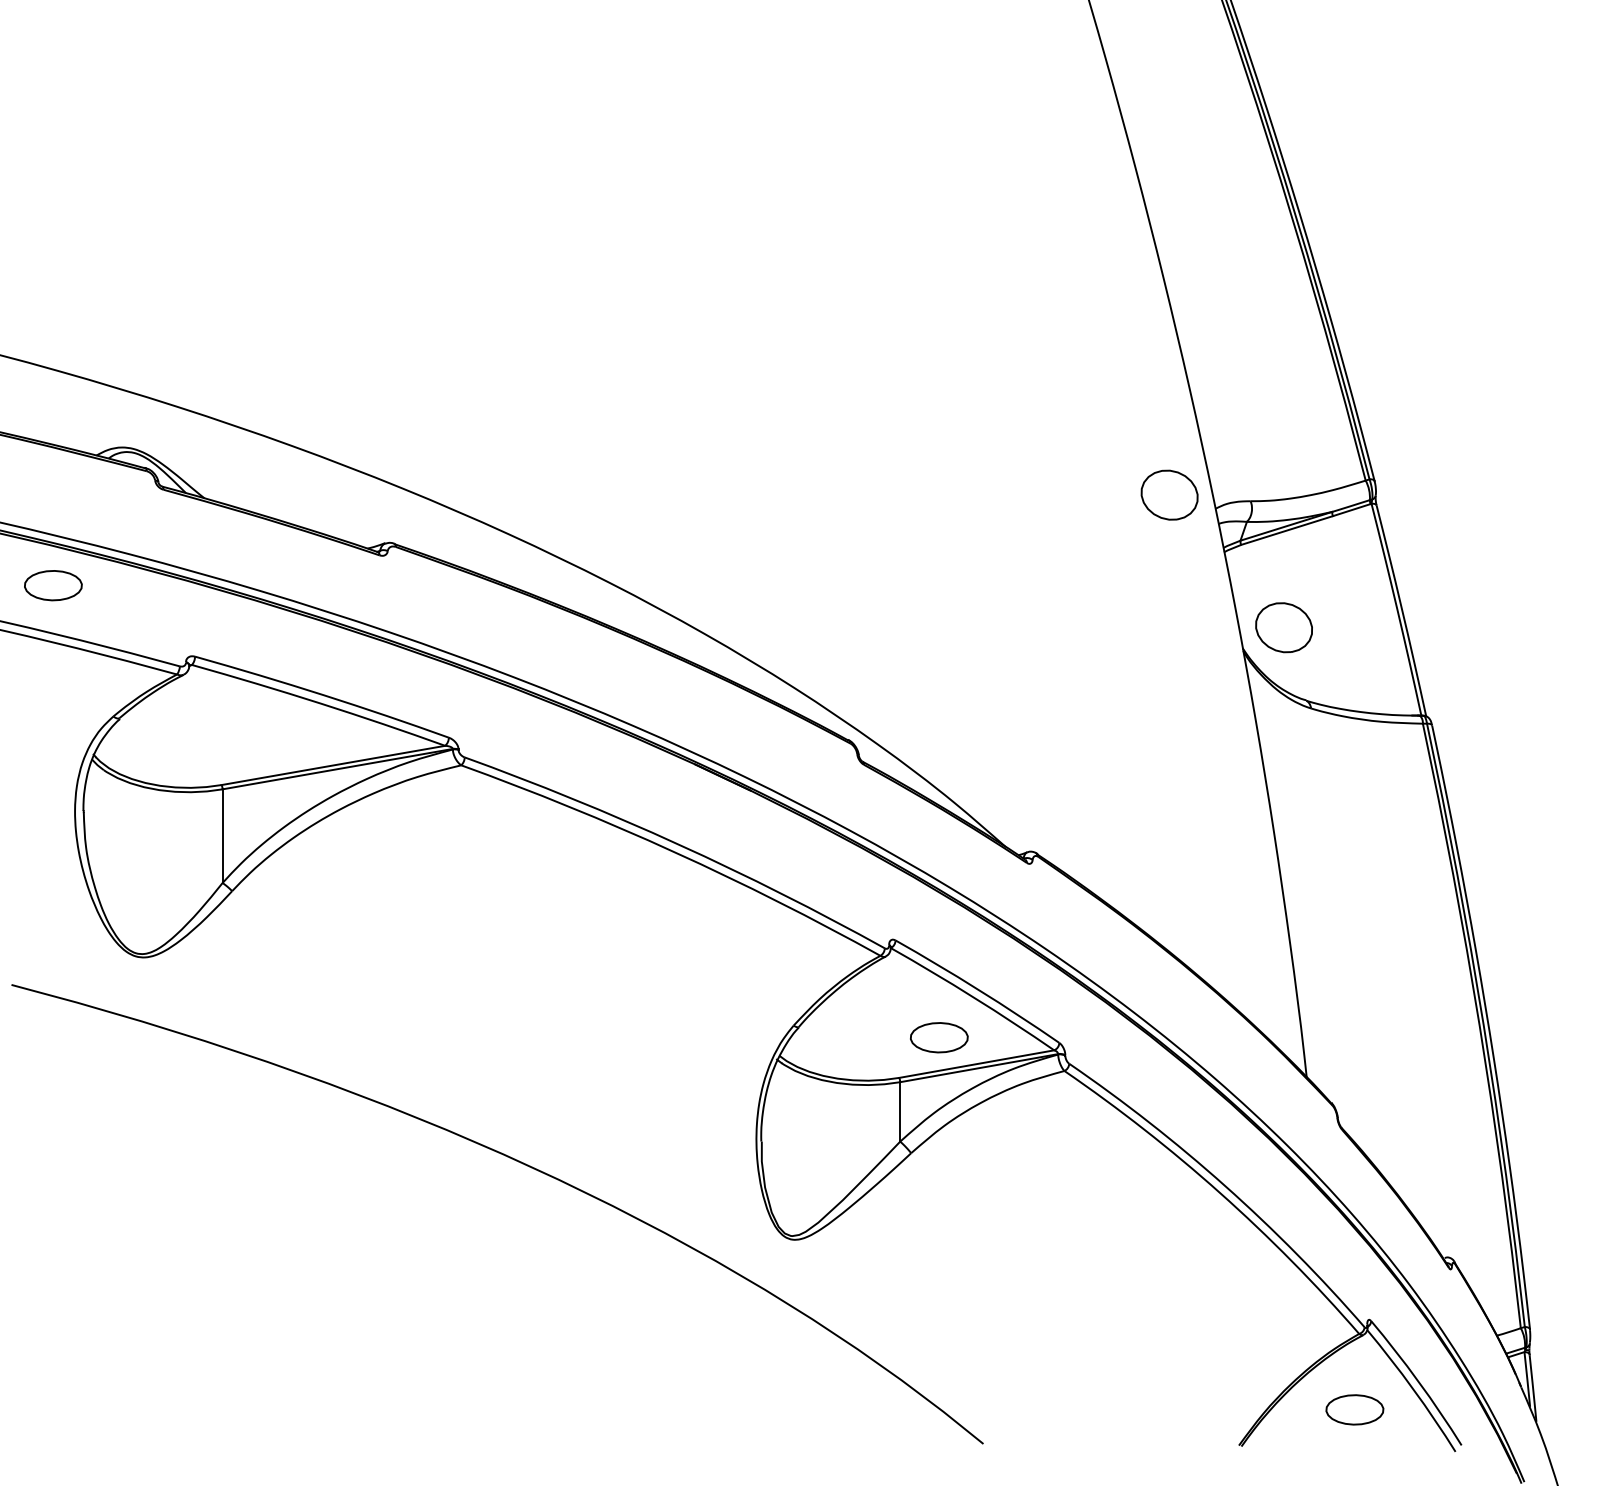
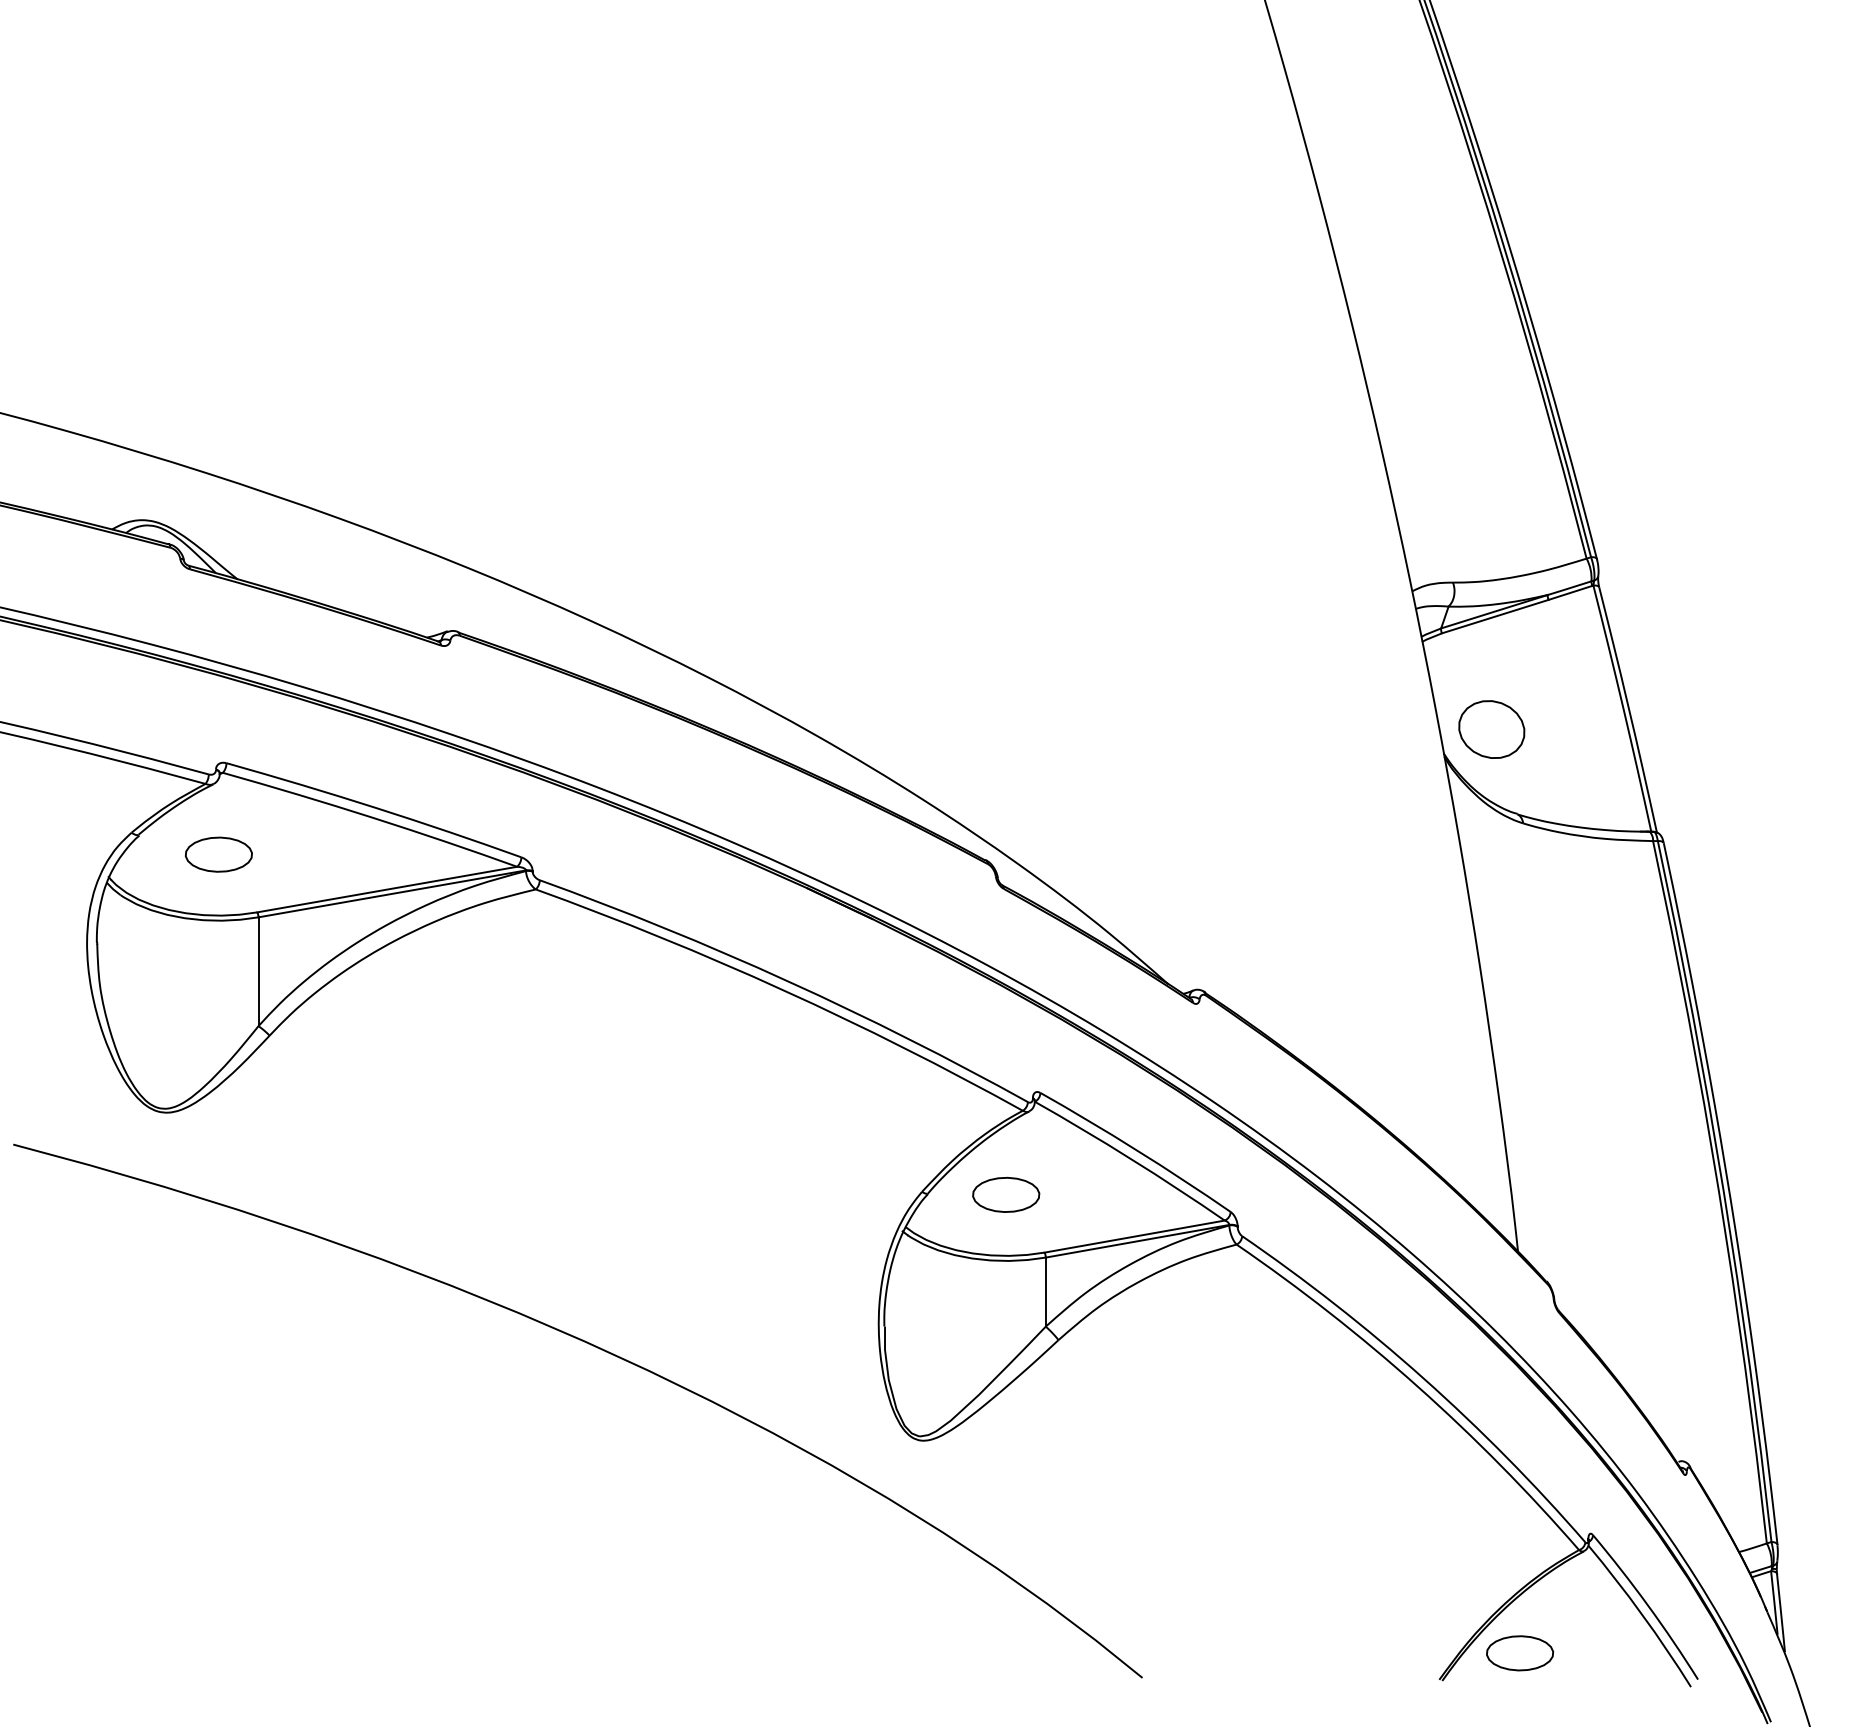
part: (1169, 495) -> (1358, 575), removed
part: (53, 585) -> (218, 854), moved
part: (939, 1037) -> (1006, 1194), moved
part: (1355, 1410) -> (1520, 1653), moved

